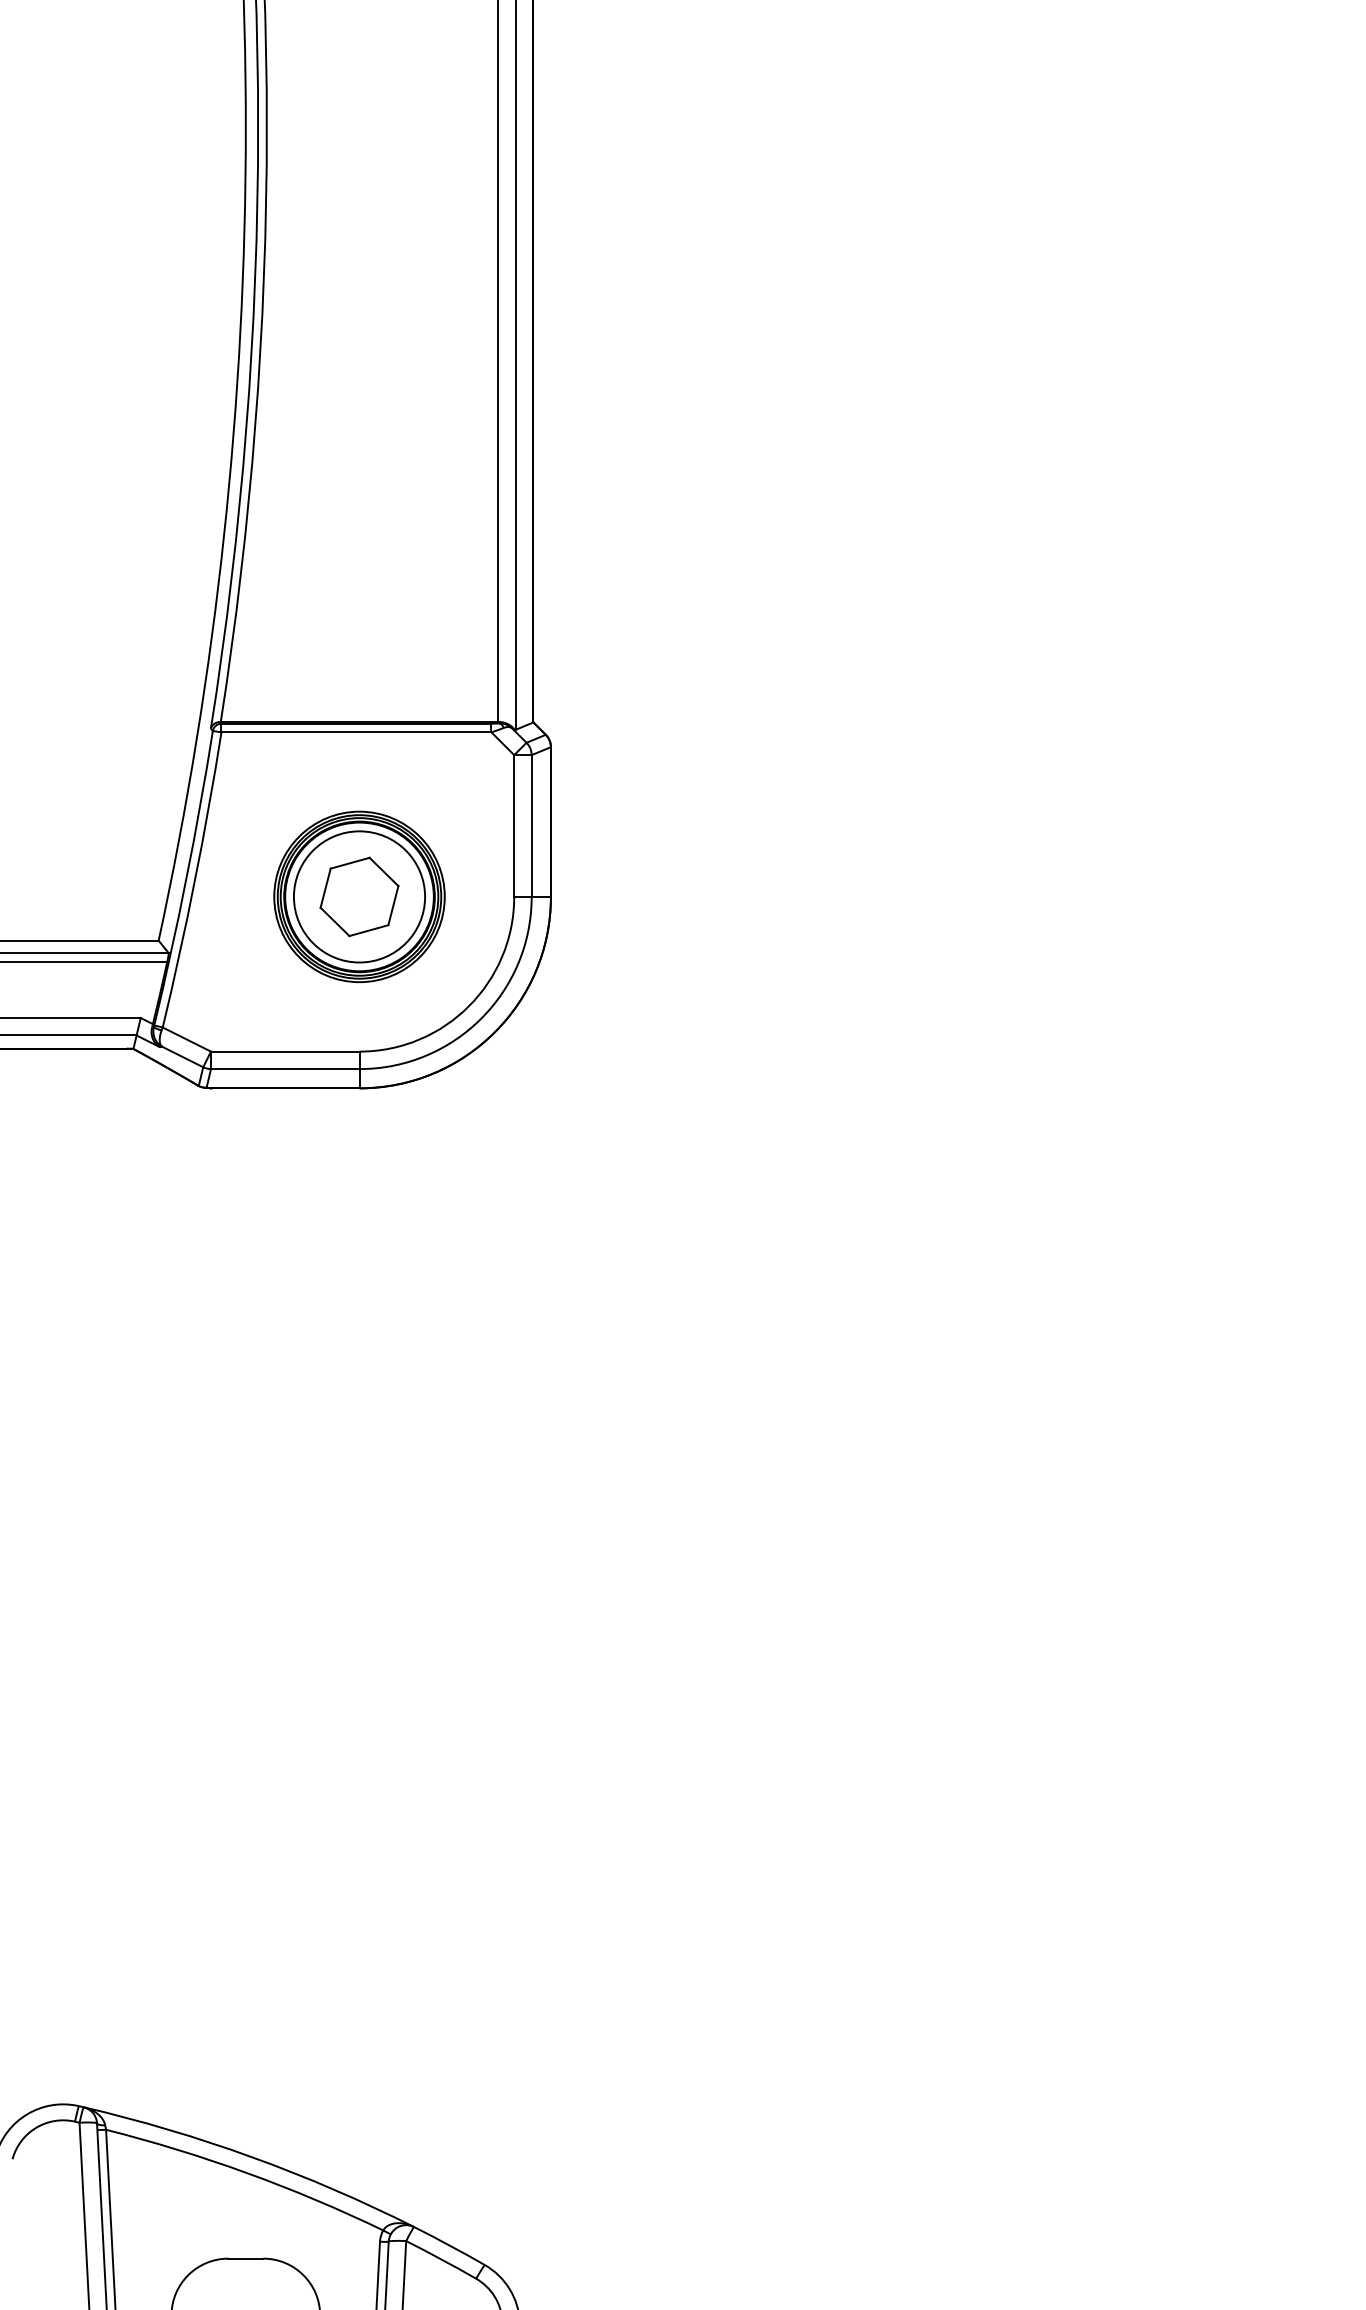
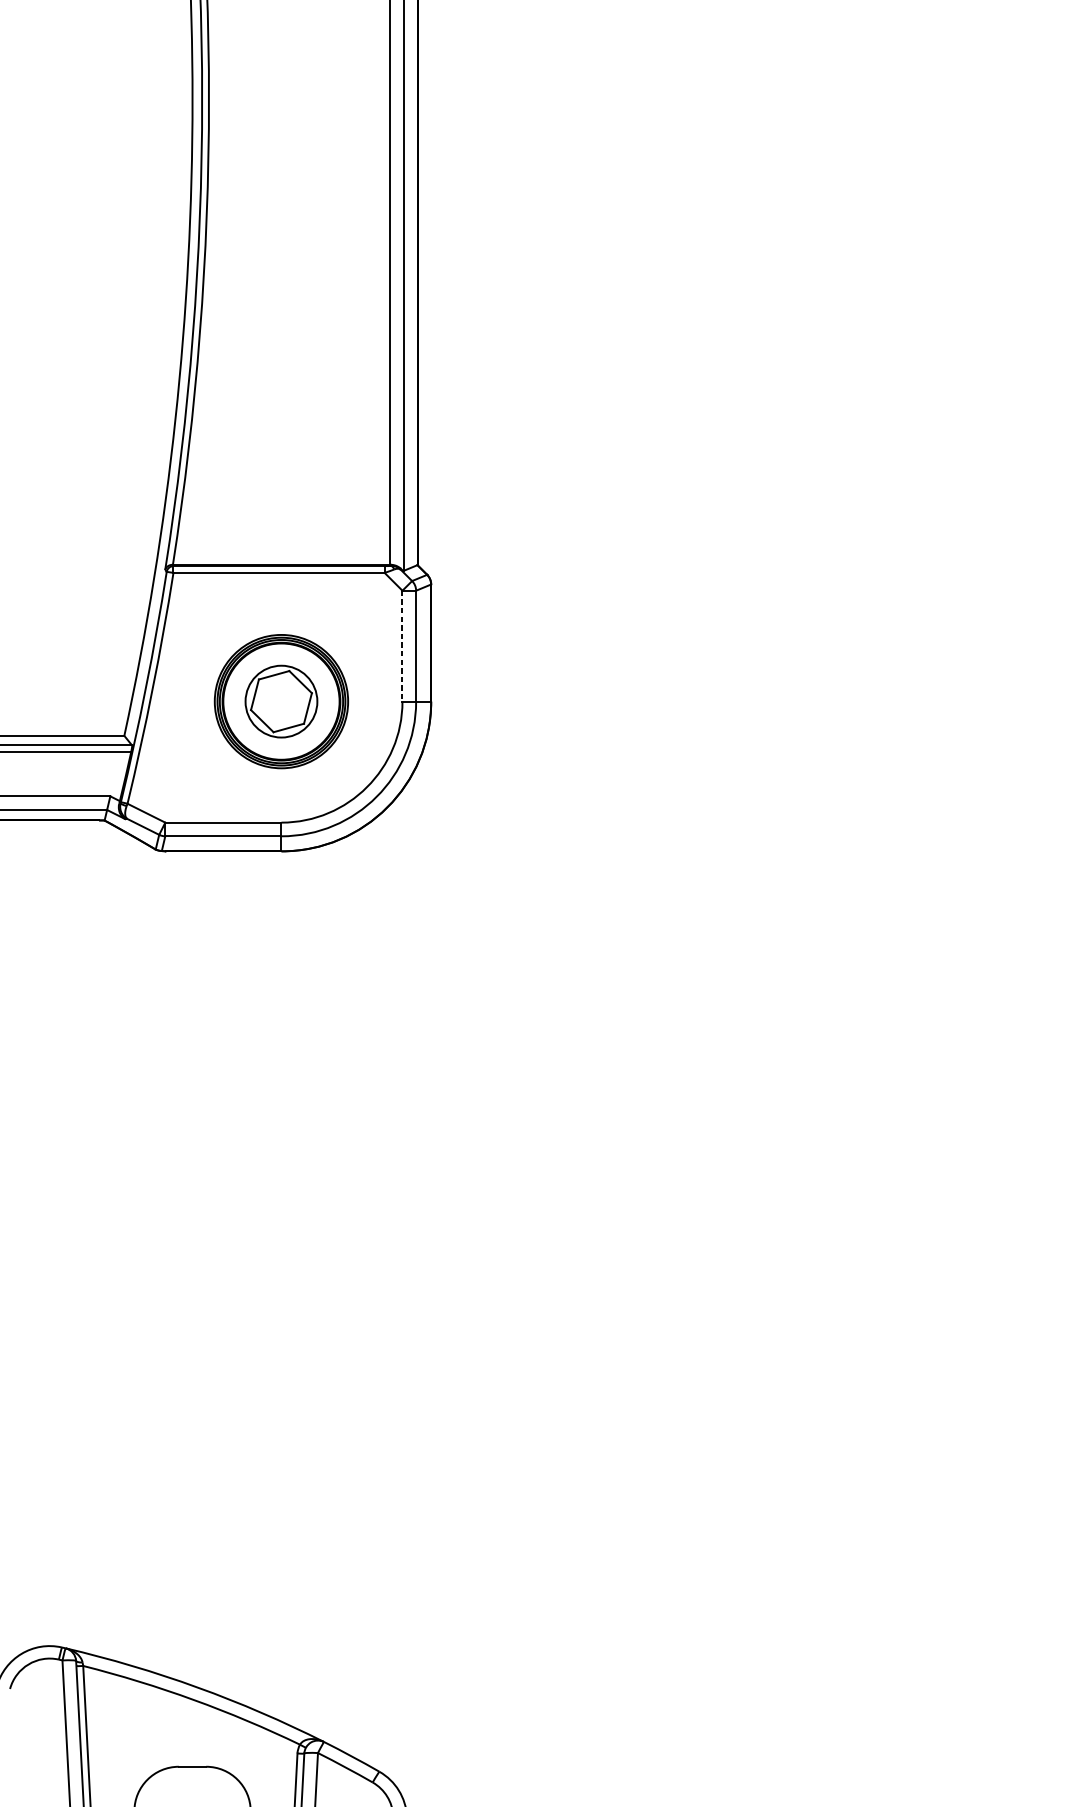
line: (514, 826) -> (402, 646), solid -> dashed
circle: (359, 896) -> (281, 701), size x0.7

